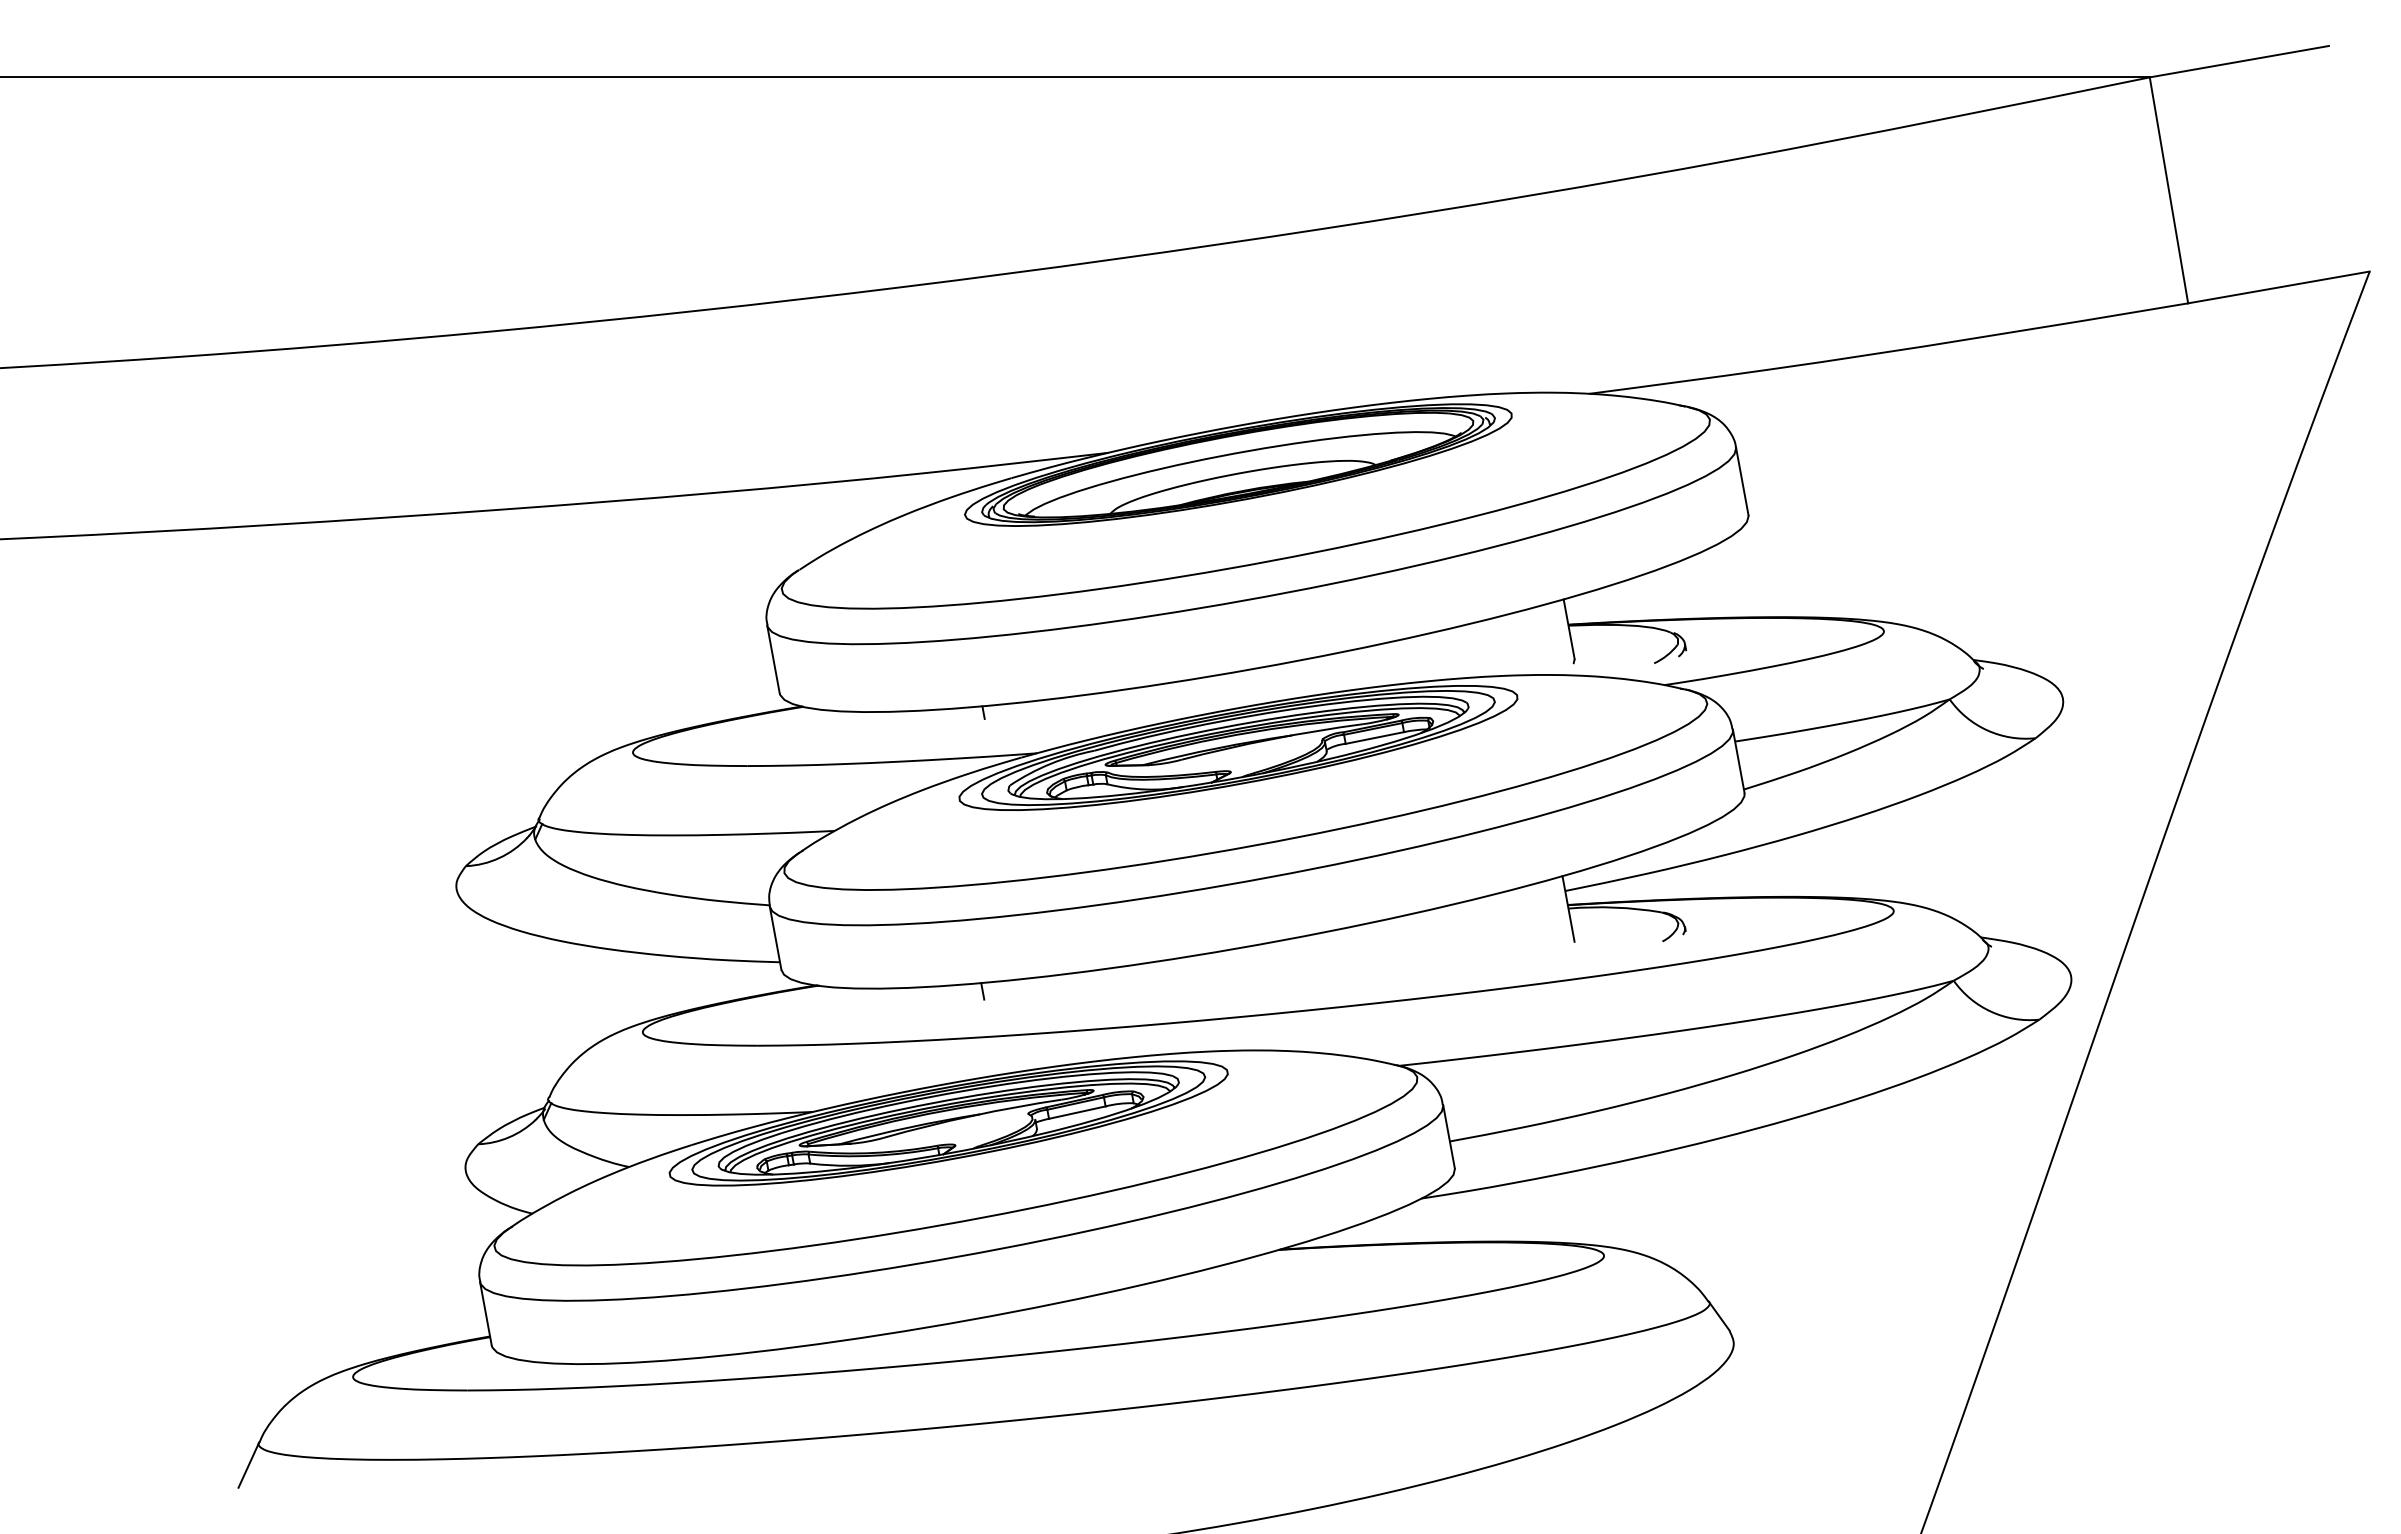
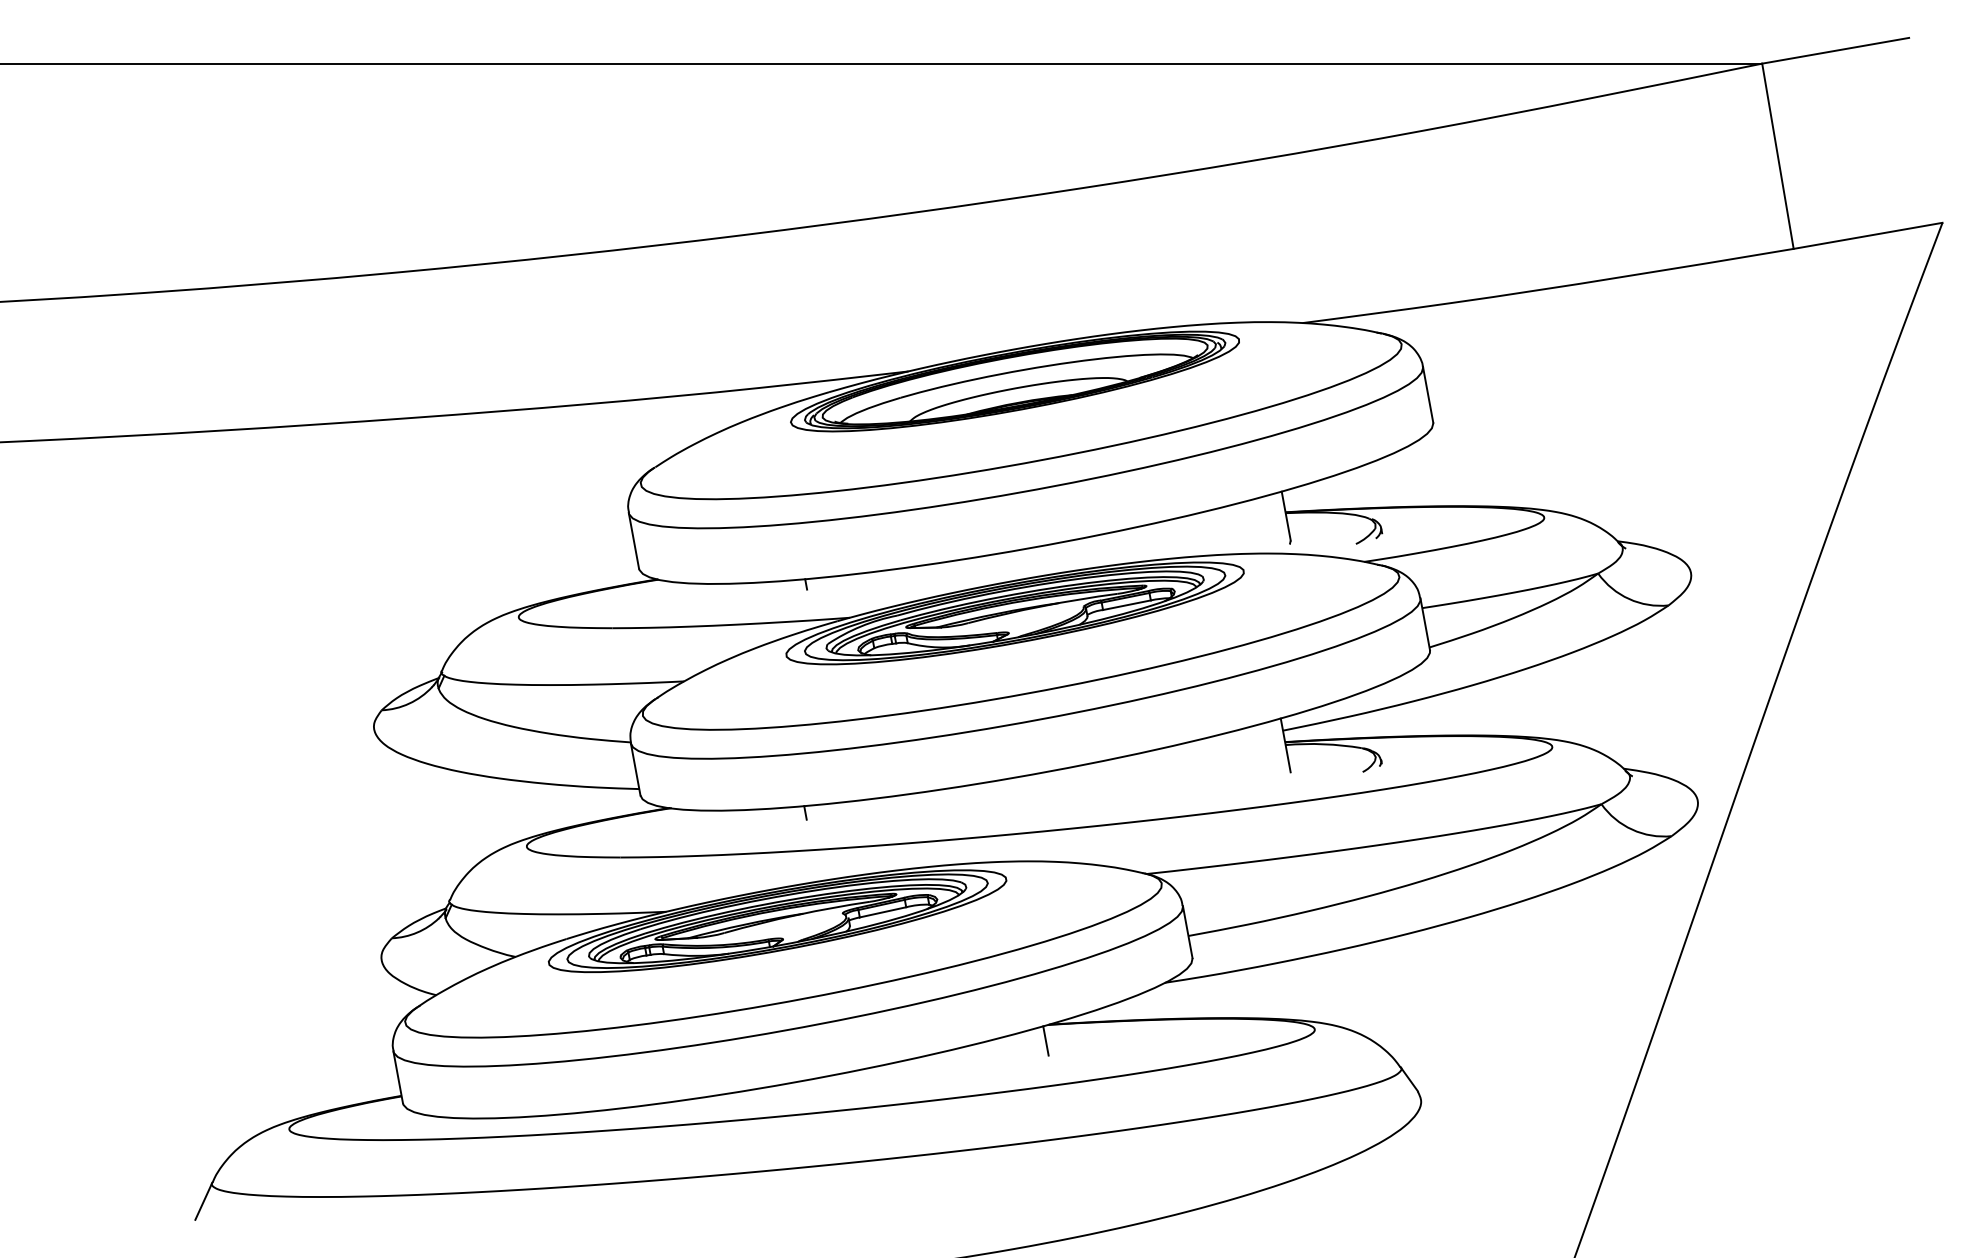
line: (1275, 1269) -> (1045, 1040), added

